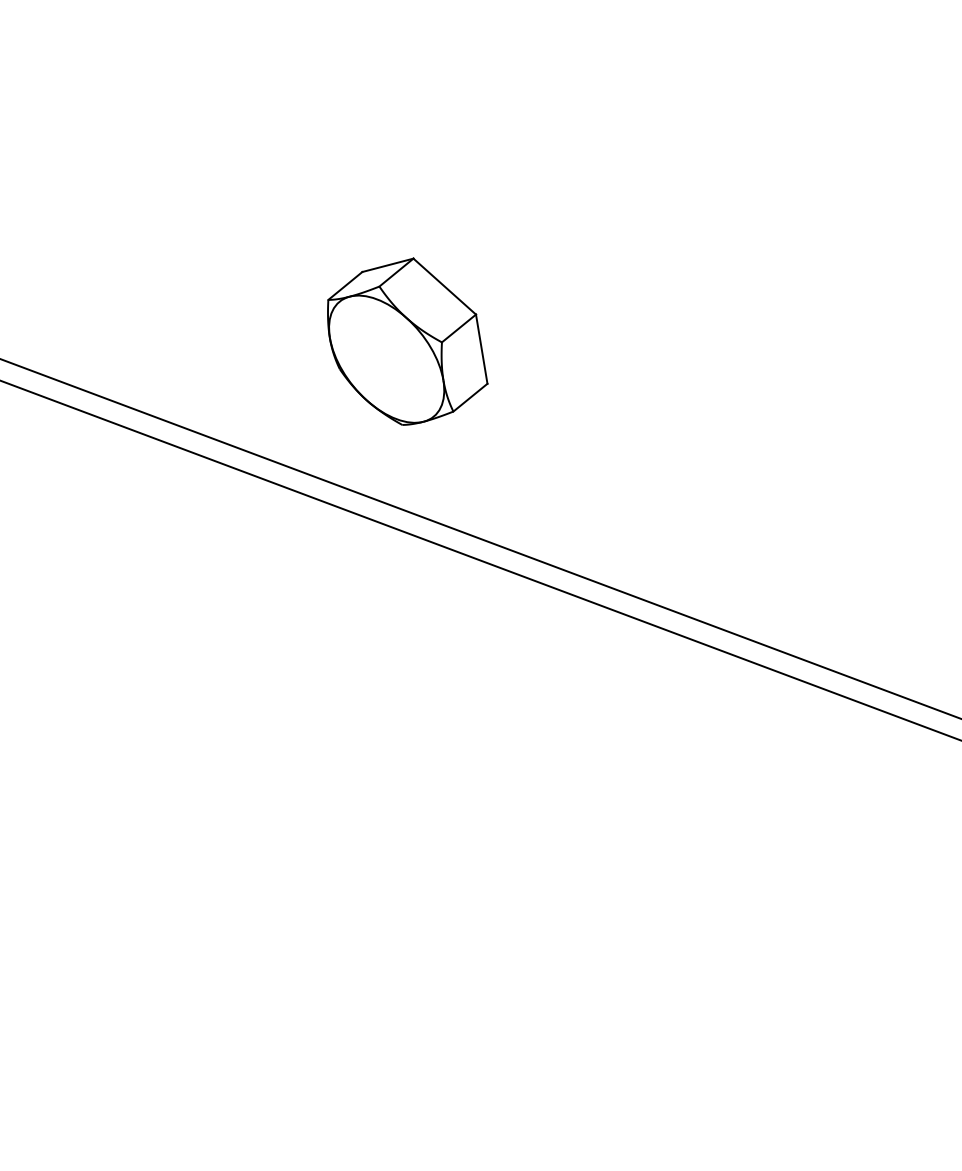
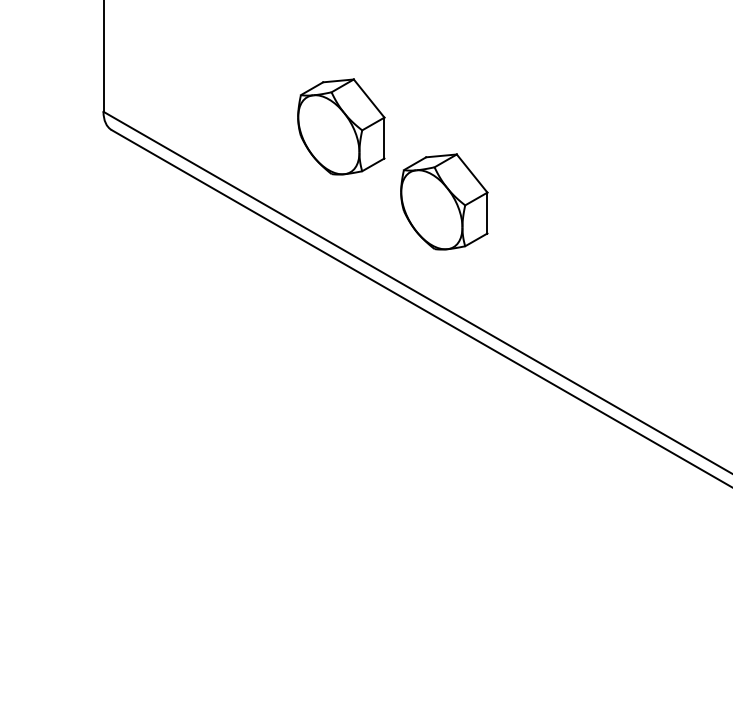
part: (210, 243) -> (341, 126), added

